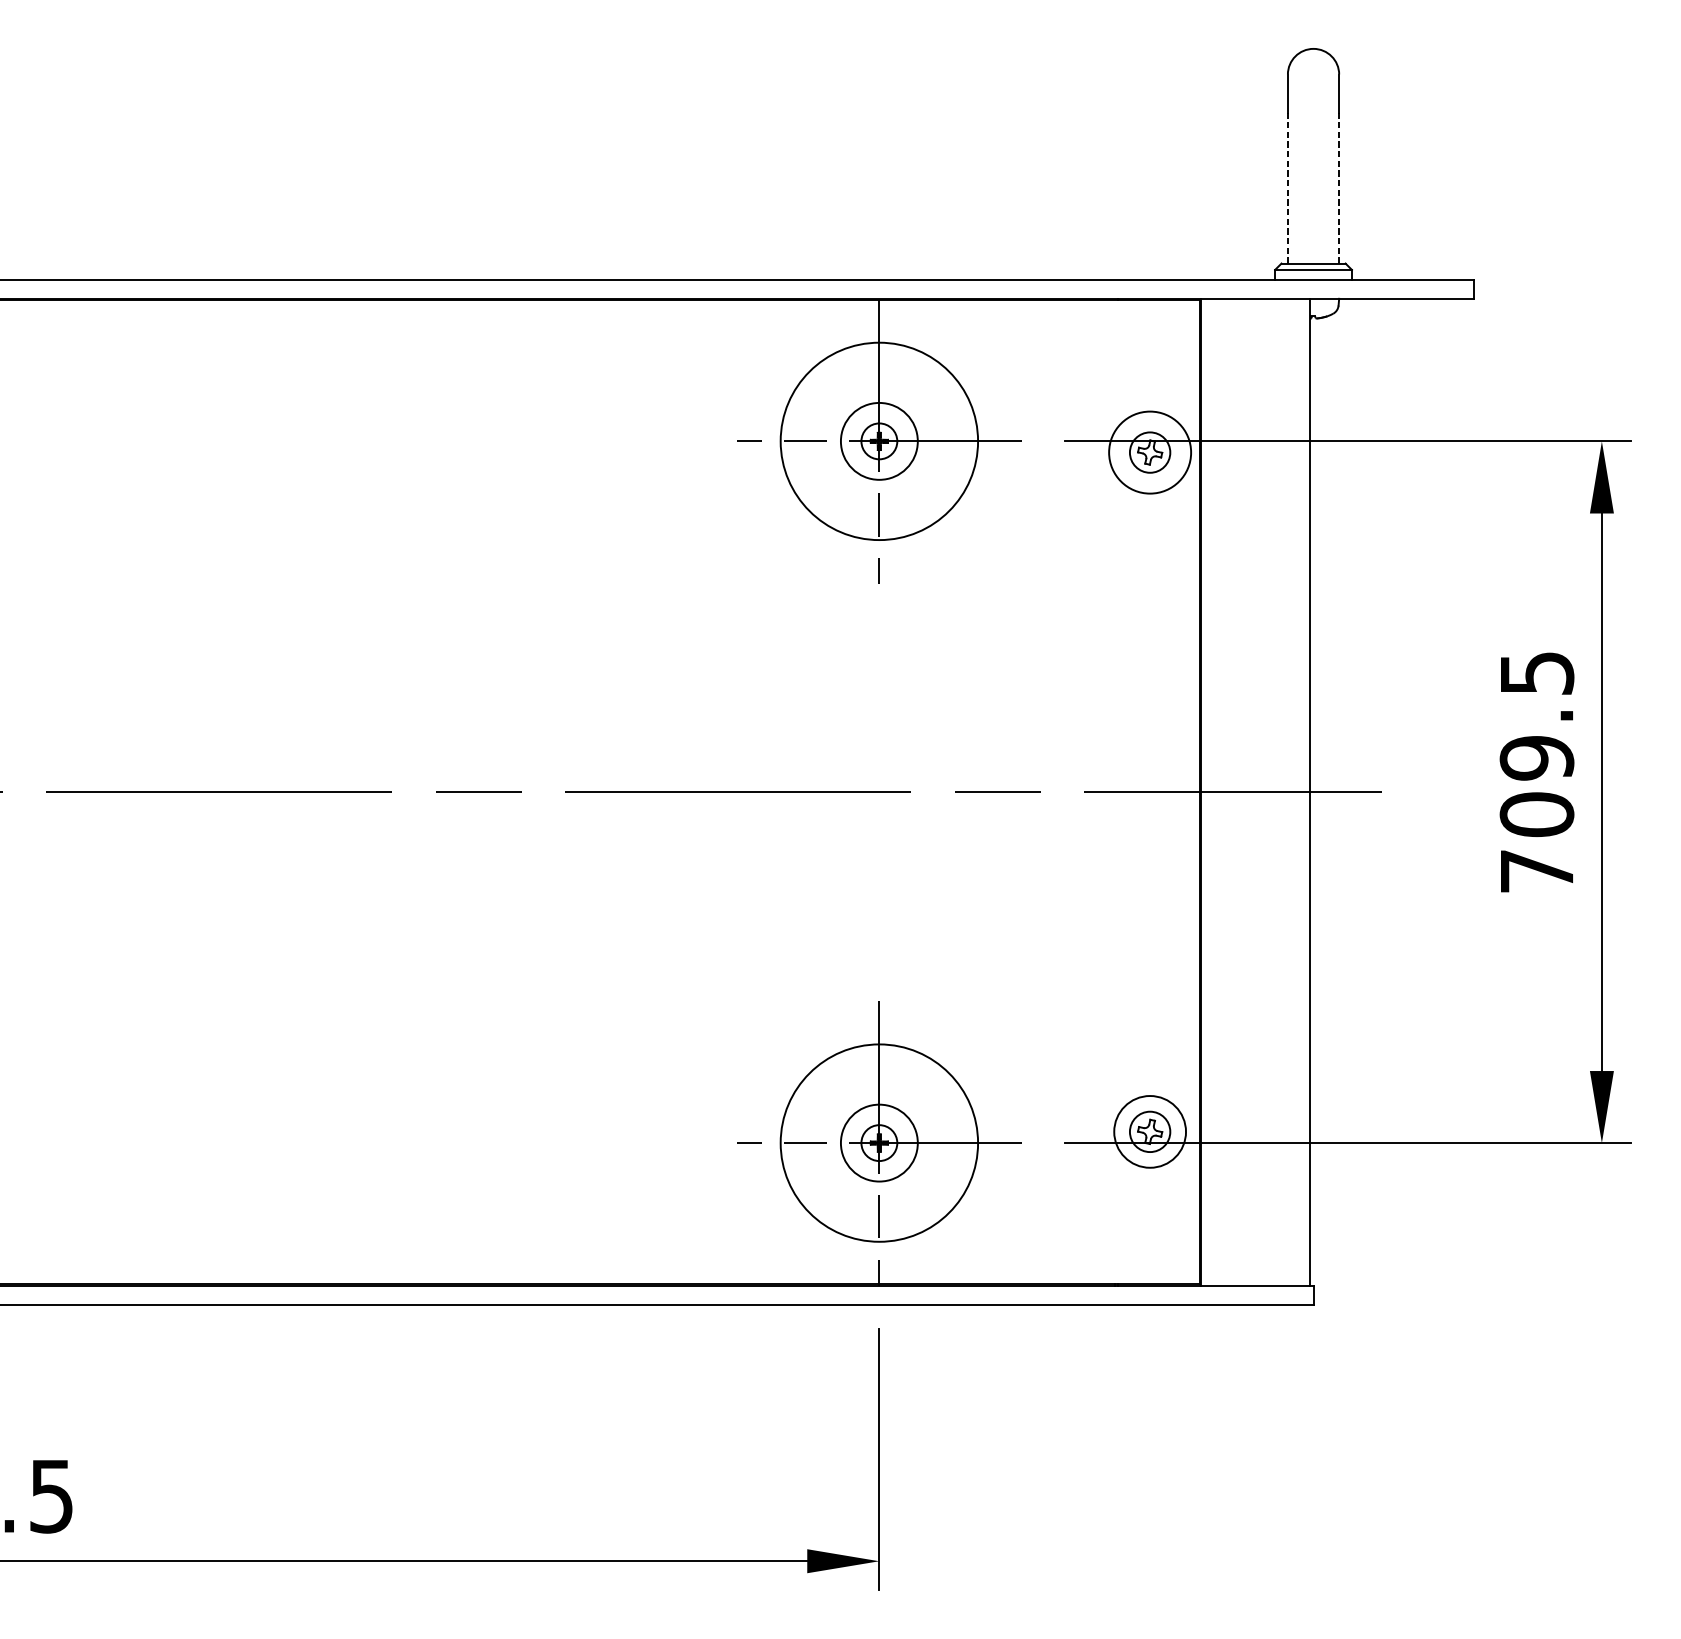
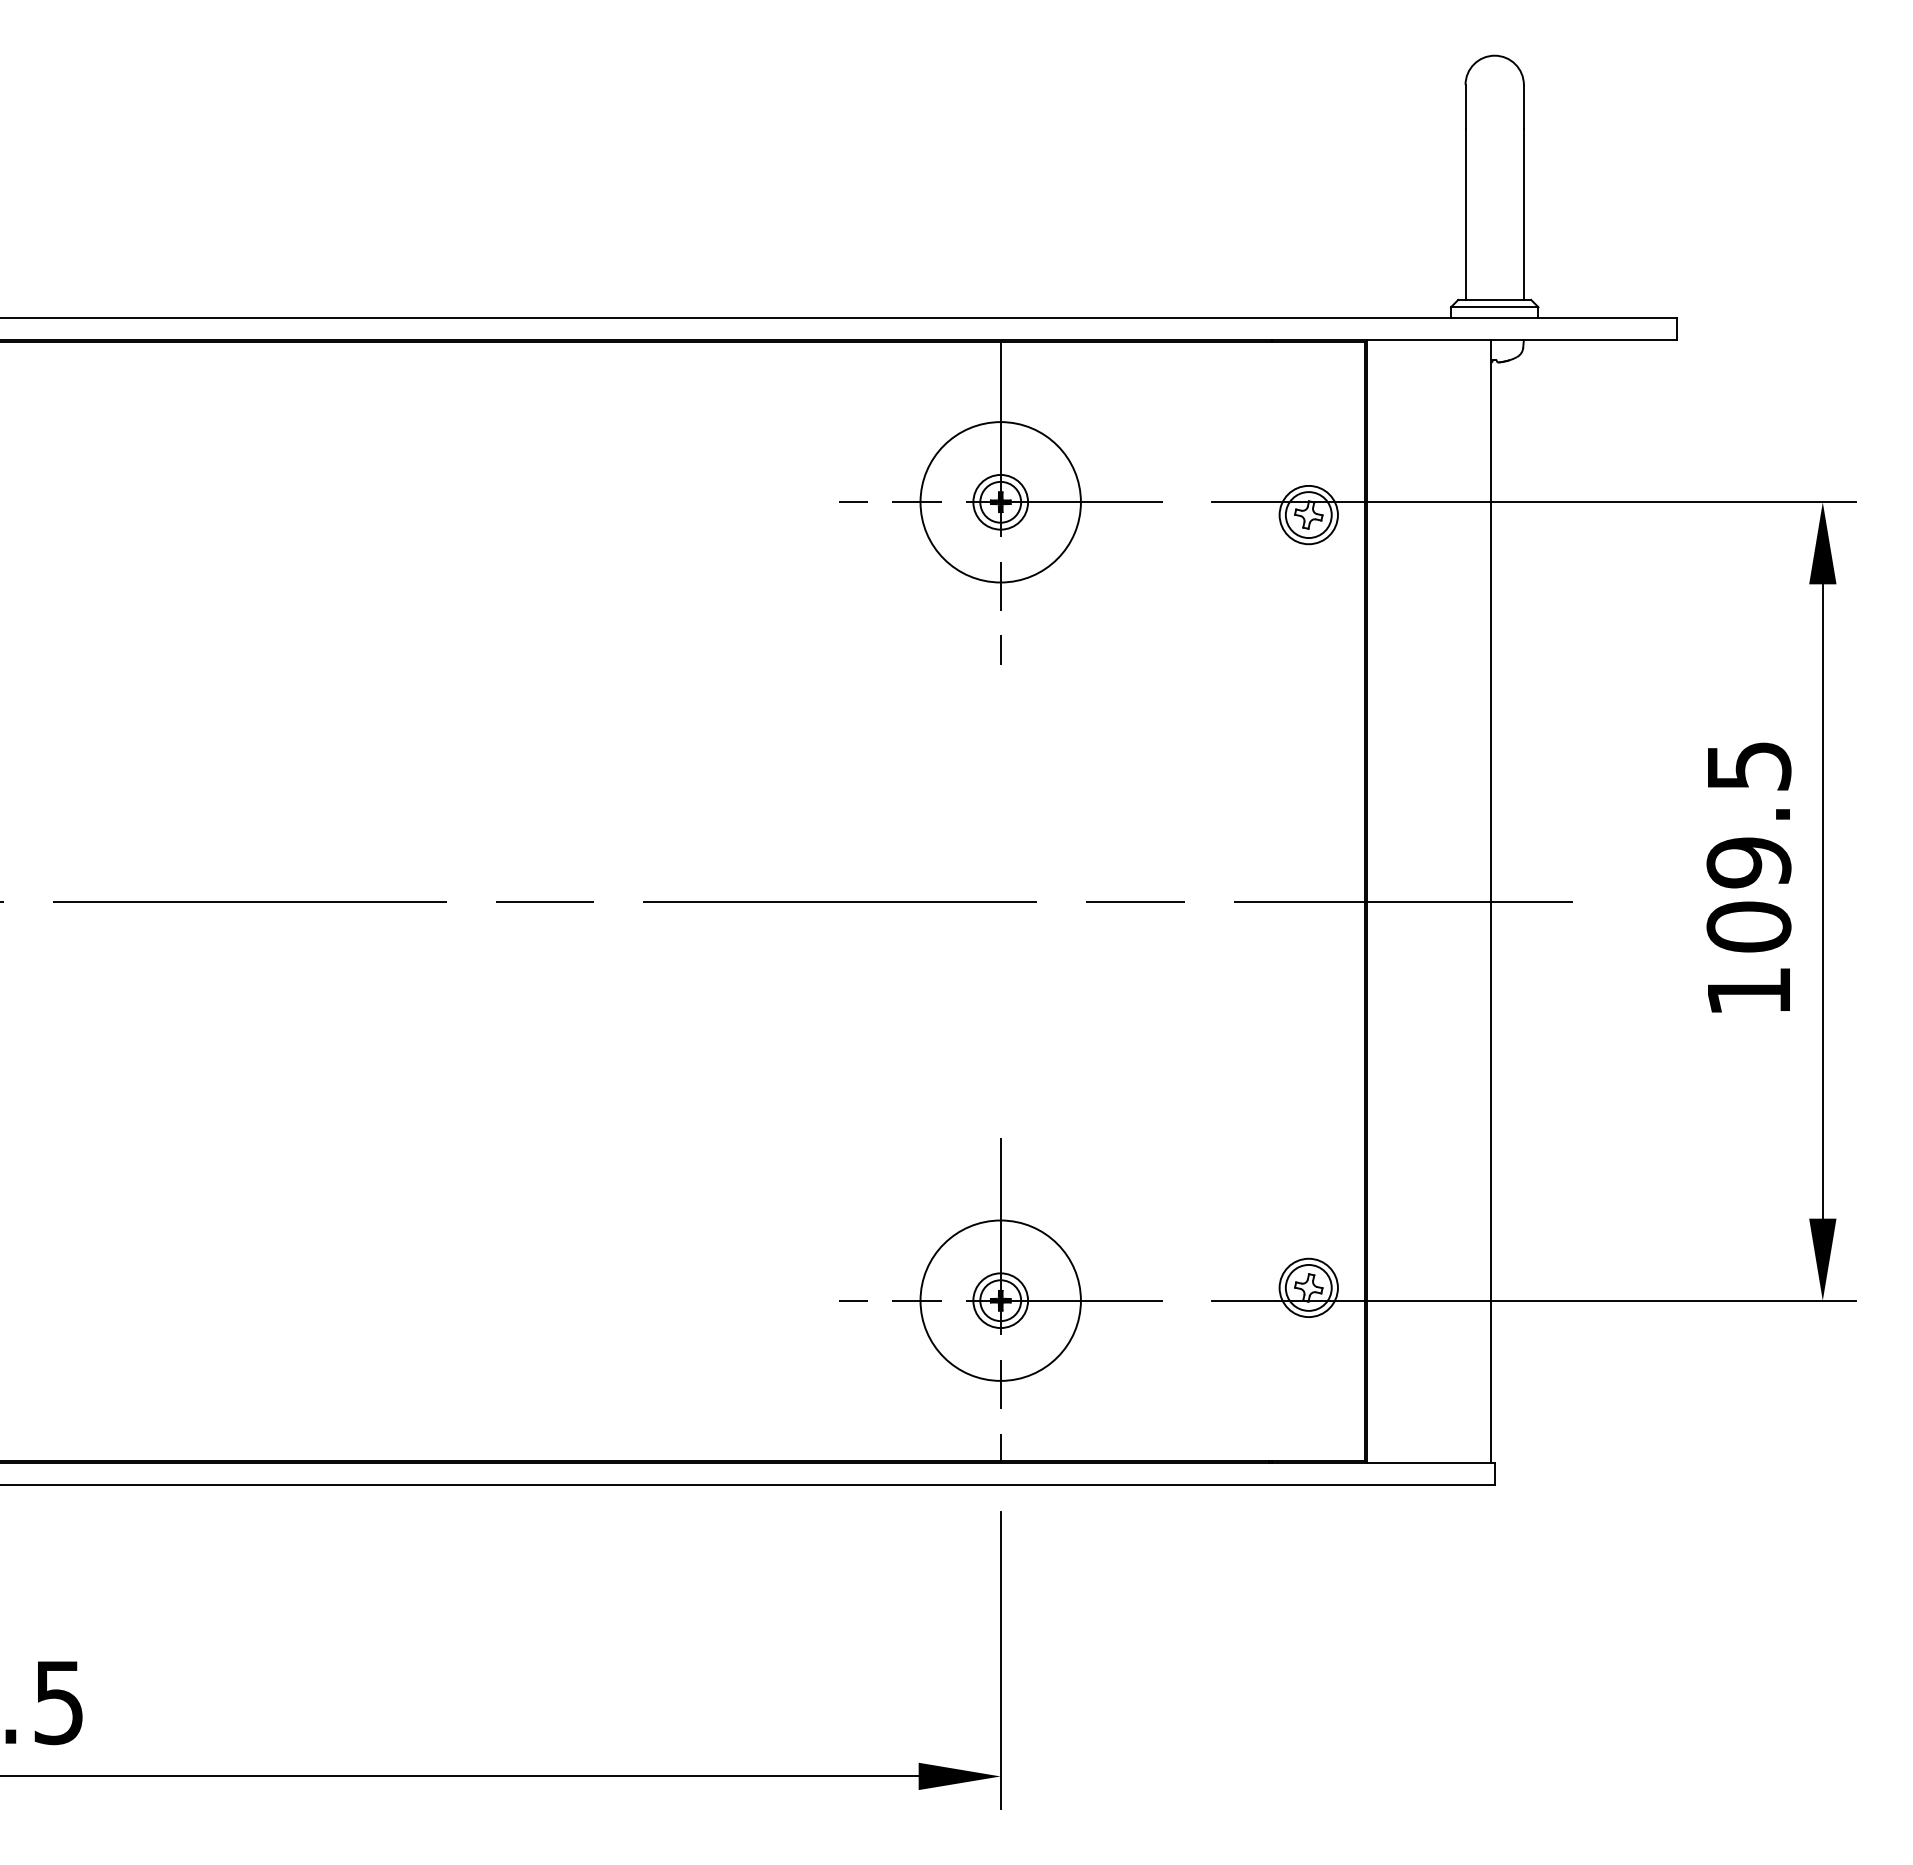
line: (1287, 188) -> (1465, 214), dashed -> solid
line: (1338, 188) -> (1523, 214), dashed -> solid
circle: (879, 440) -> (1000, 501), size x0.62
circle: (879, 441) -> (1000, 502), size x0.71
circle: (1149, 452) -> (1308, 514), size x0.62
text: (1536, 871) -> (1748, 991), 709.5 -> 109.5
circle: (1149, 1131) -> (1308, 1287), size x0.71
circle: (879, 1142) -> (1000, 1300), size x0.62
circle: (879, 1142) -> (1000, 1300), size x0.71

